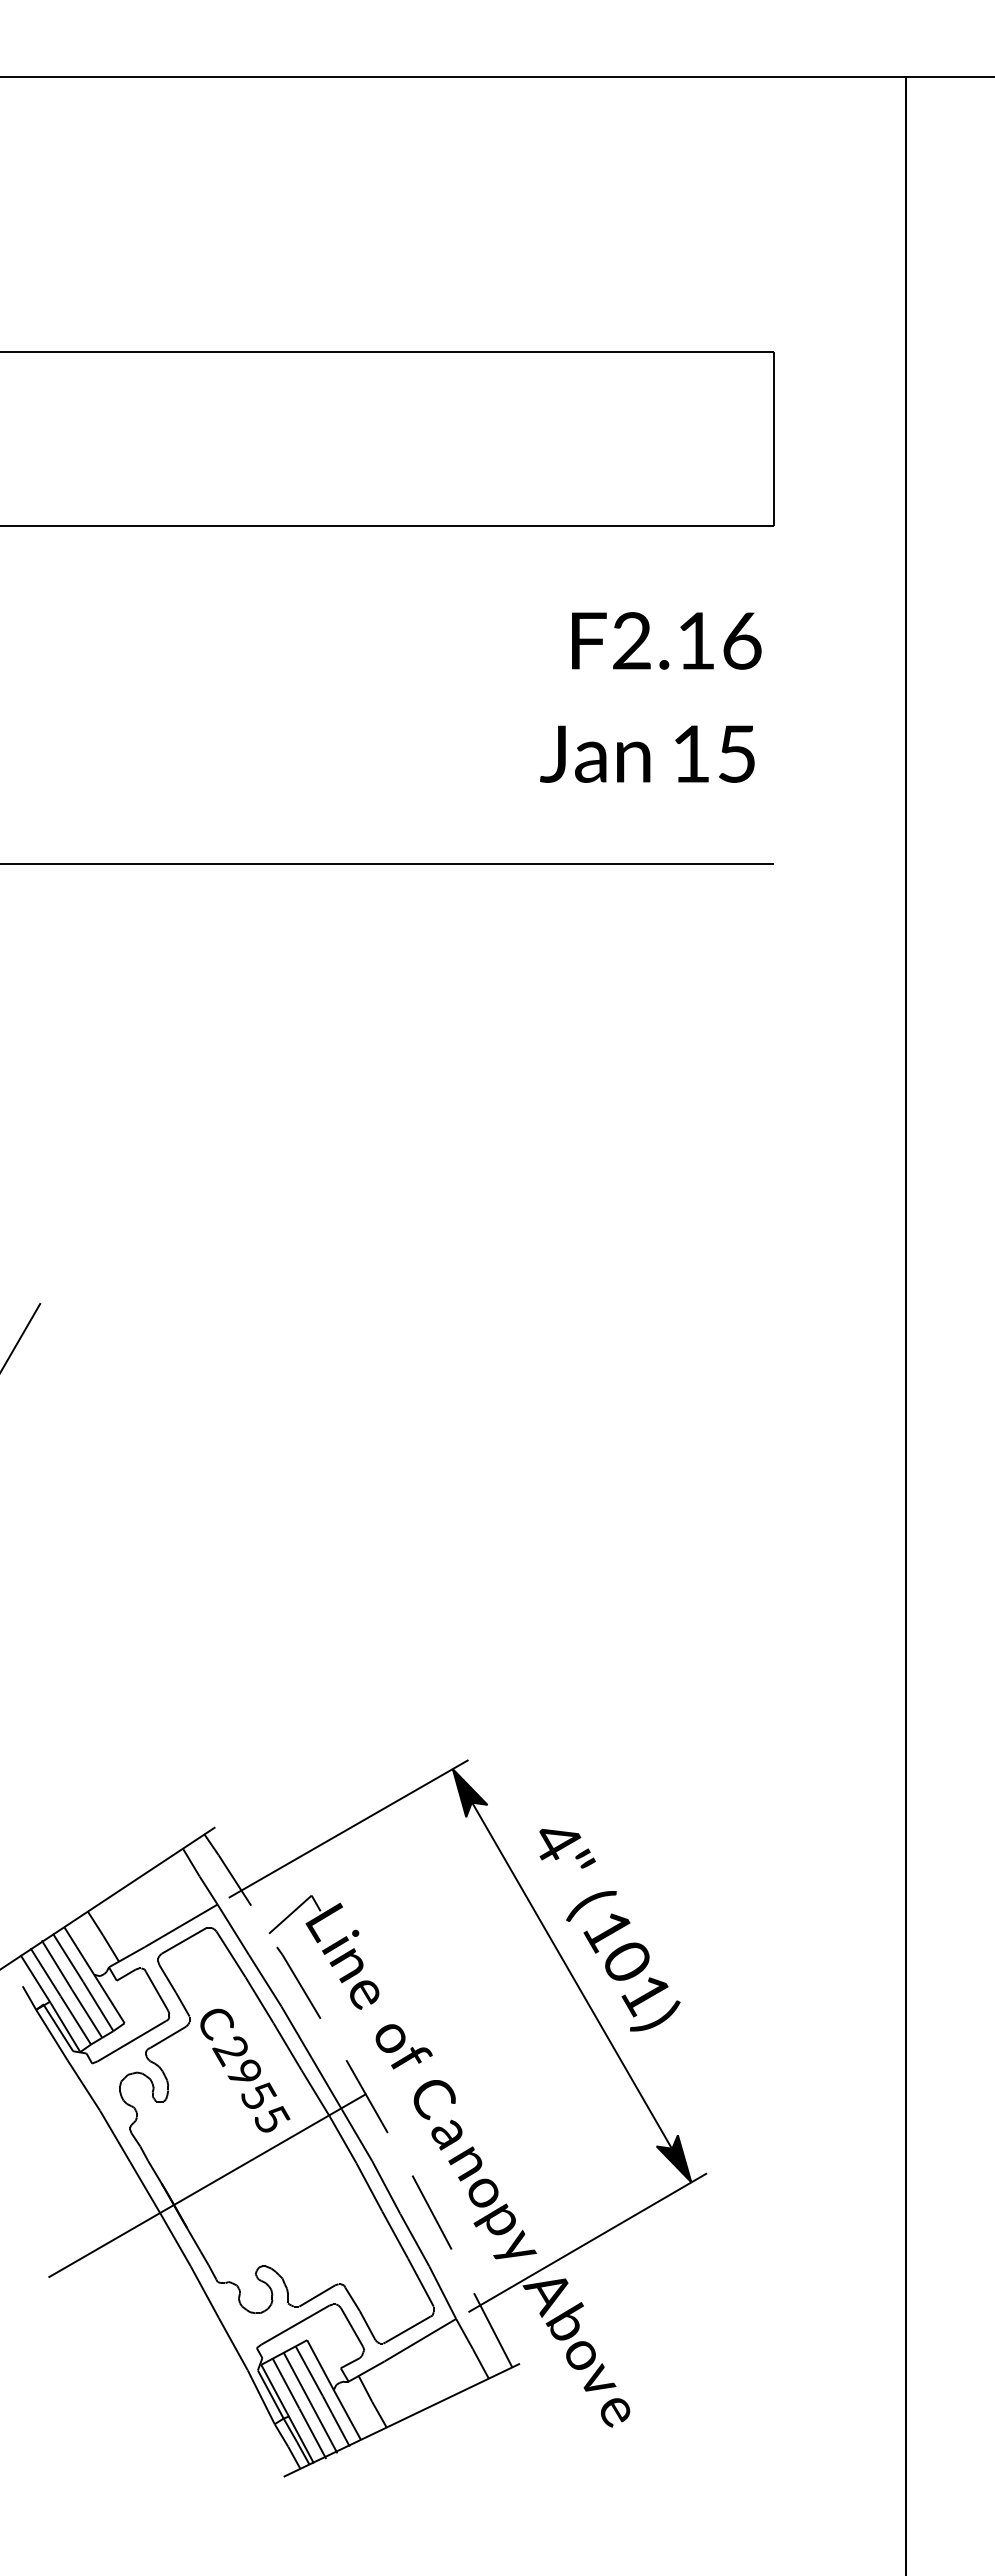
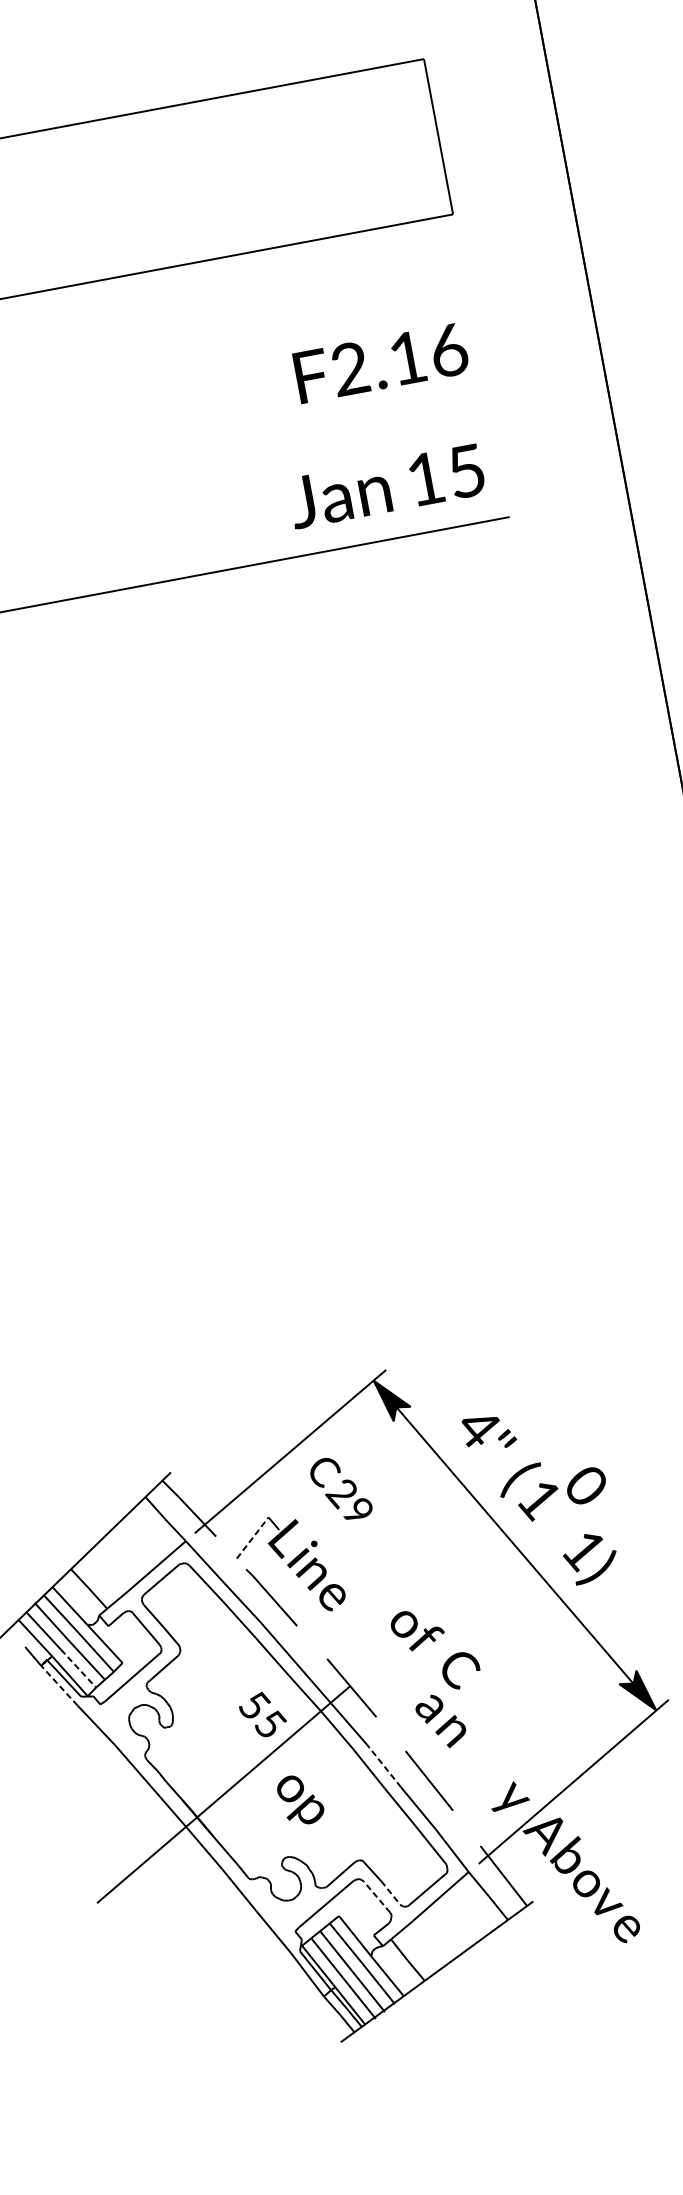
text: (666, 640) -> (381, 362), moved
text: (647, 753) -> (386, 485), moved
line: (290, 1914) -> (252, 1537), solid -> dashed
text: (627, 1961) -> (586, 1485), moved
line: (76, 2020) -> (79, 1668), solid -> dashed
line: (51, 2035) -> (59, 1686), solid -> dashed
text: (230, 2044) -> (340, 1488), moved
text: (403, 2046) -> (417, 1629), moved
text: (434, 2100) -> (461, 1671), moved
line: (386, 2187) -> (384, 1766), solid -> dashed
text: (491, 2206) -> (299, 1799), moved
line: (367, 2325) -> (390, 1892), solid -> dashed
line: (352, 2327) -> (377, 1897), solid -> dashed

